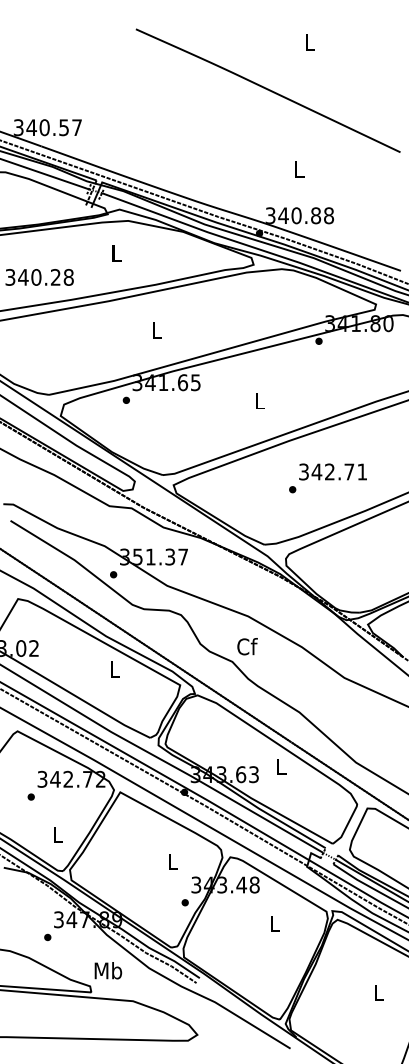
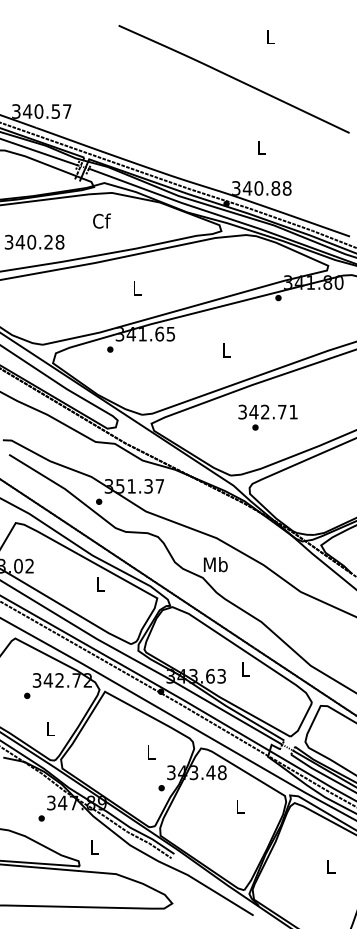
text: (116, 252) -> (101, 220), L -> Cf
text: (332, 471) -> (267, 411), moved
text: (246, 646) -> (215, 564), Cf -> Mb
text: (108, 970) -> (94, 847), Mb -> L

